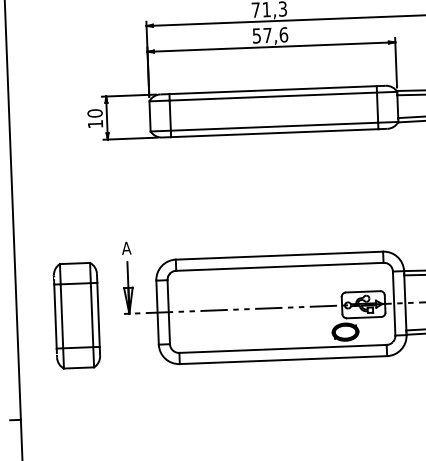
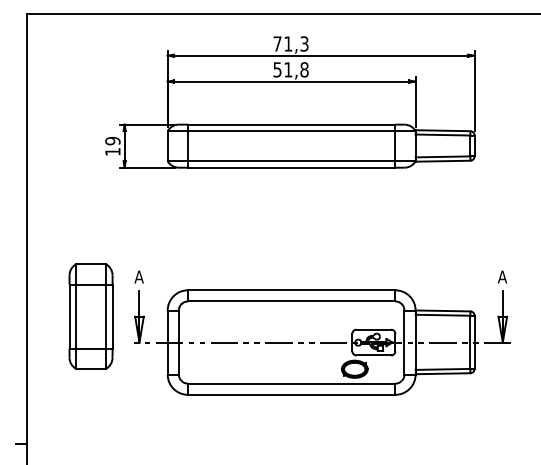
text: (275, 34) -> (296, 69), 57,6 -> 51,8
text: (94, 113) -> (112, 141), 10 -> 19
part: (76, 315) -> (90, 316), moved

